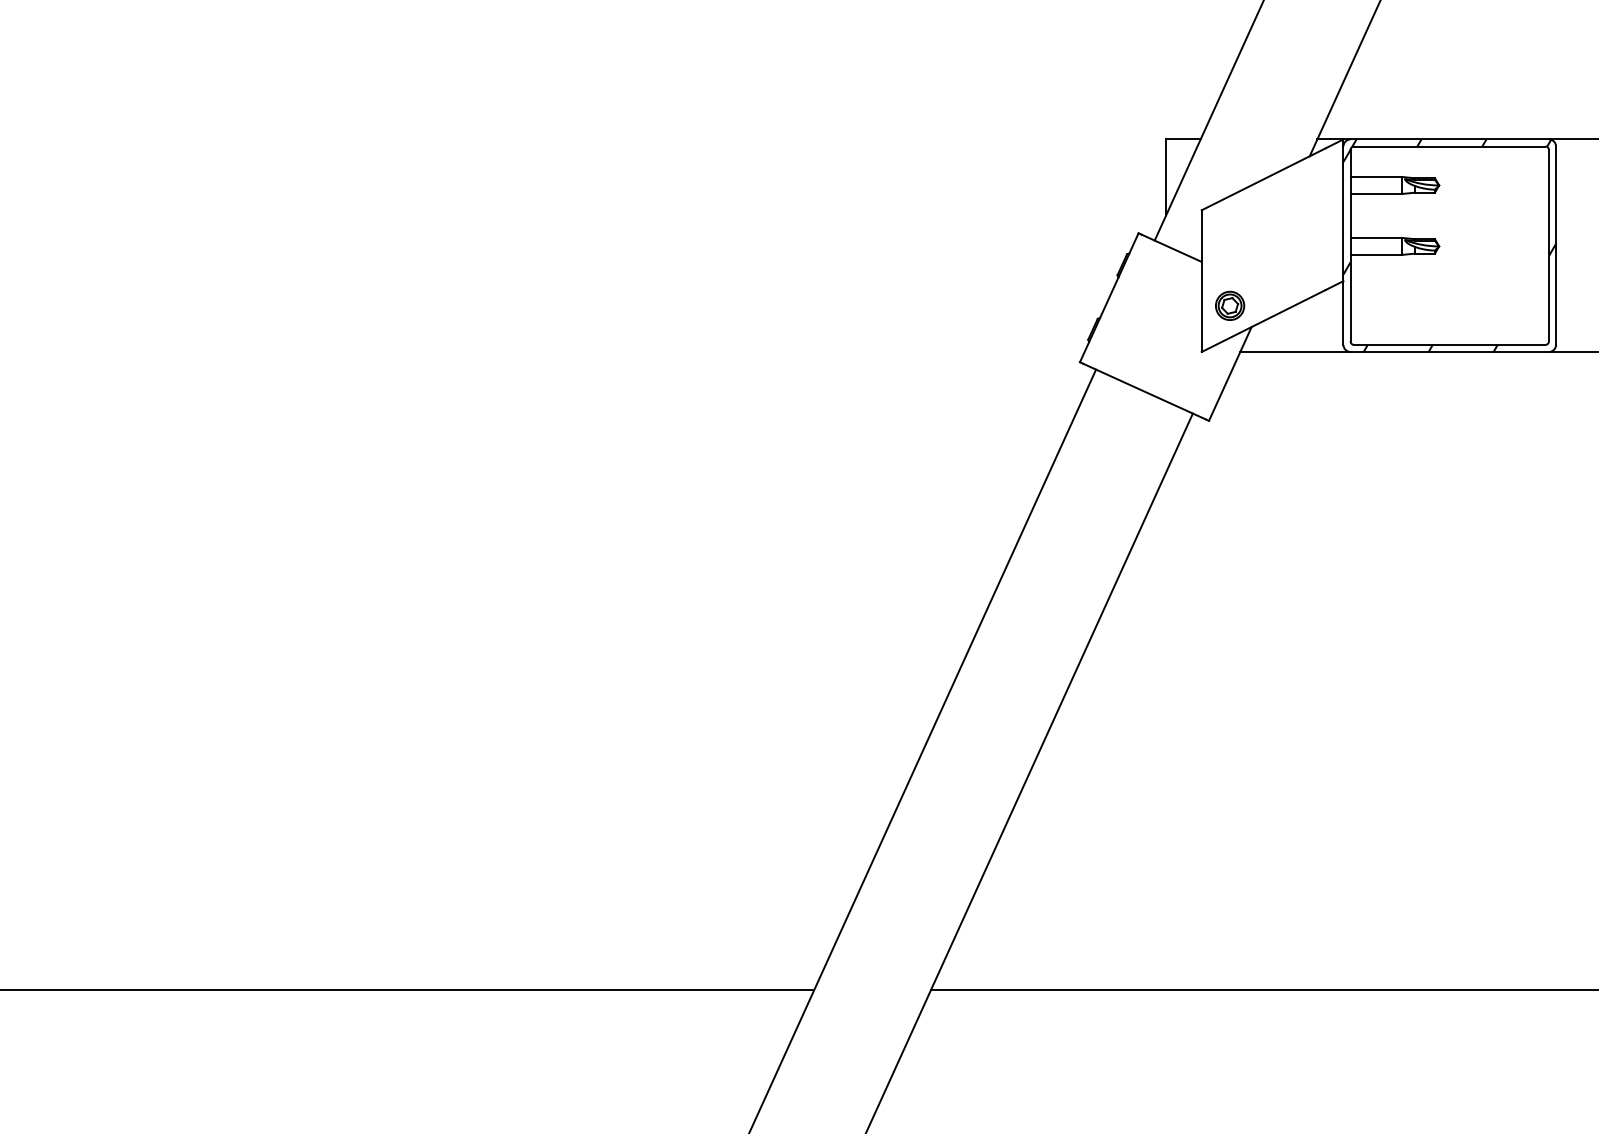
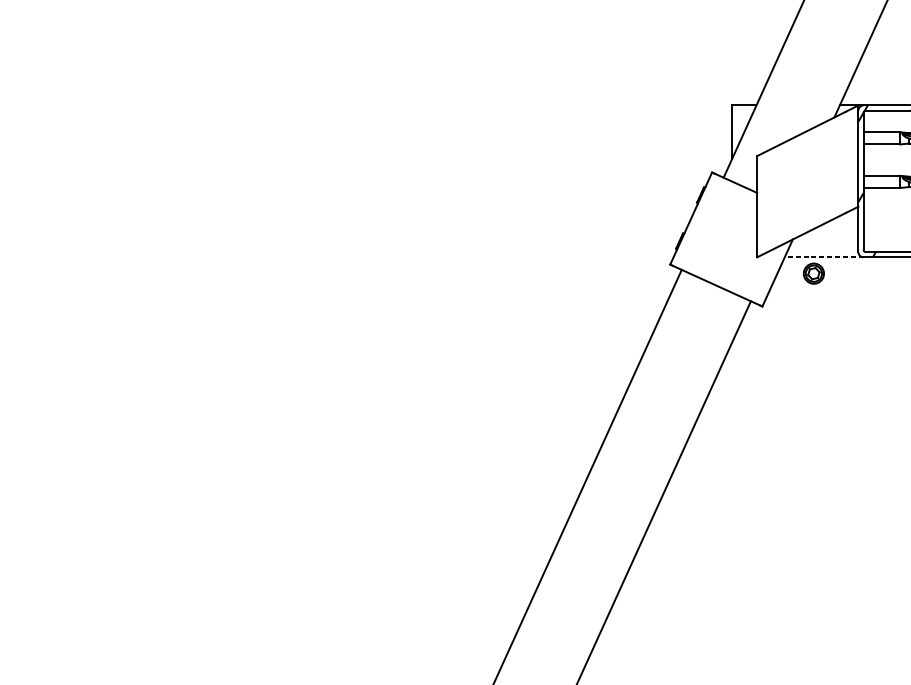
part: (1230, 305) -> (814, 273), moved
line: (1294, 352) -> (823, 257), solid -> dashed

